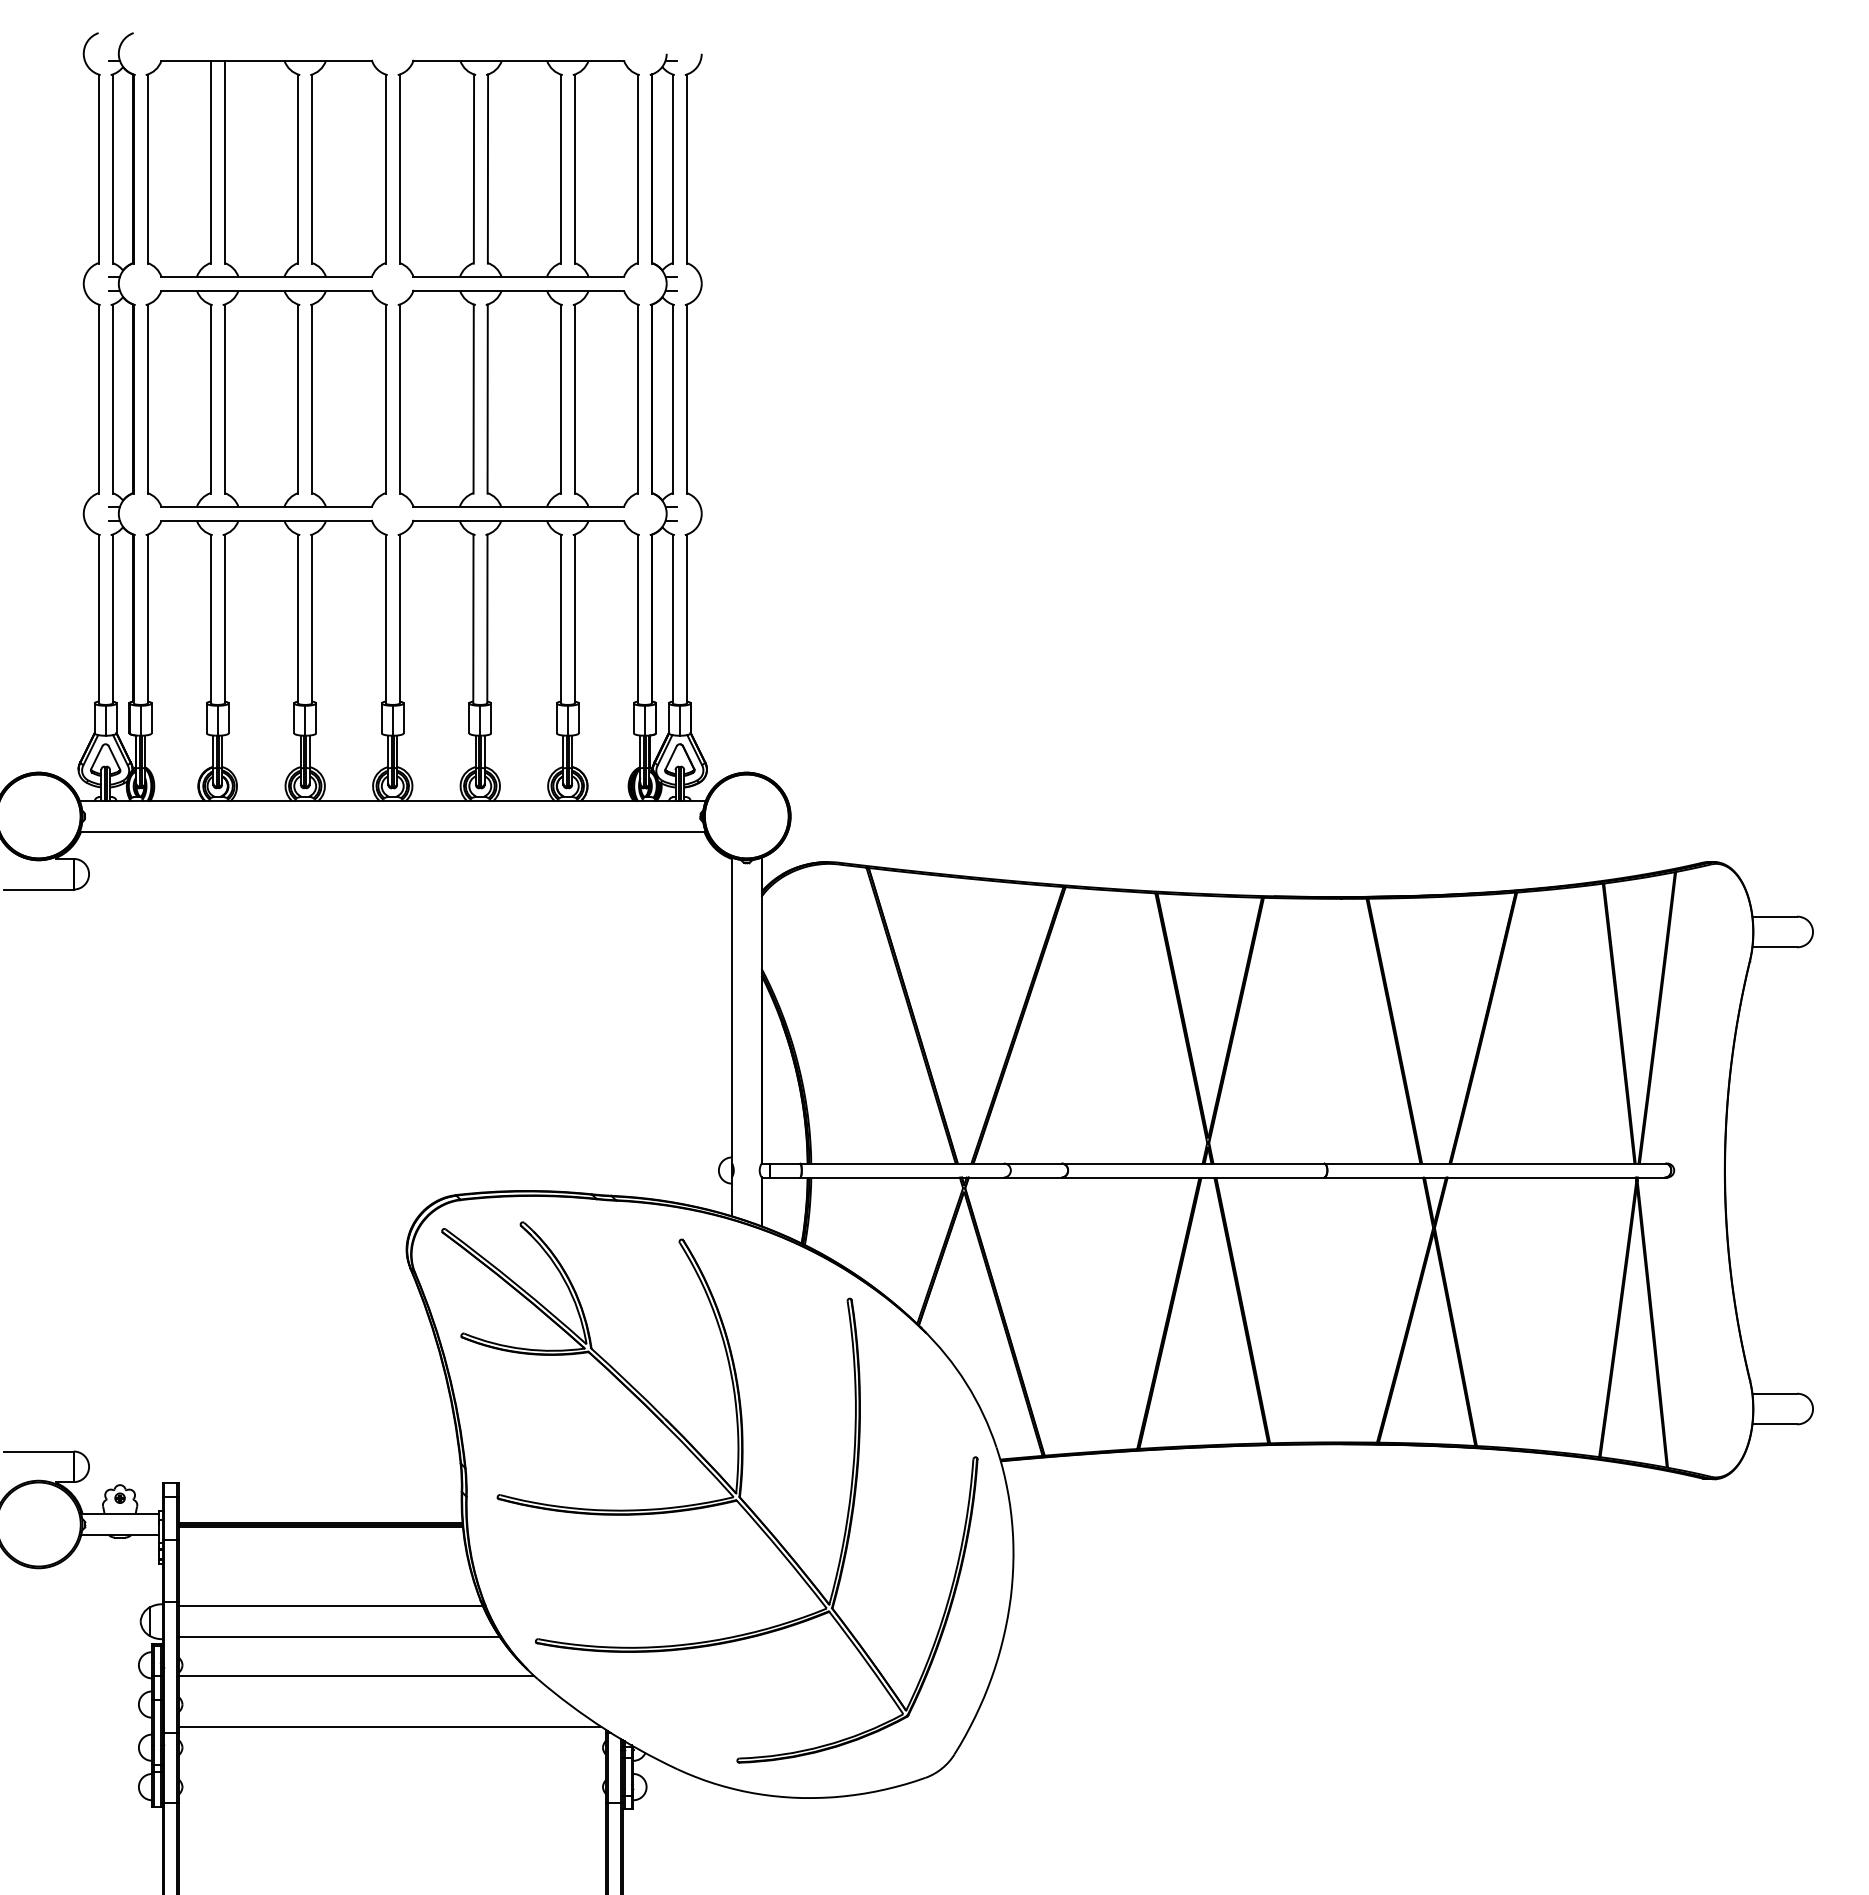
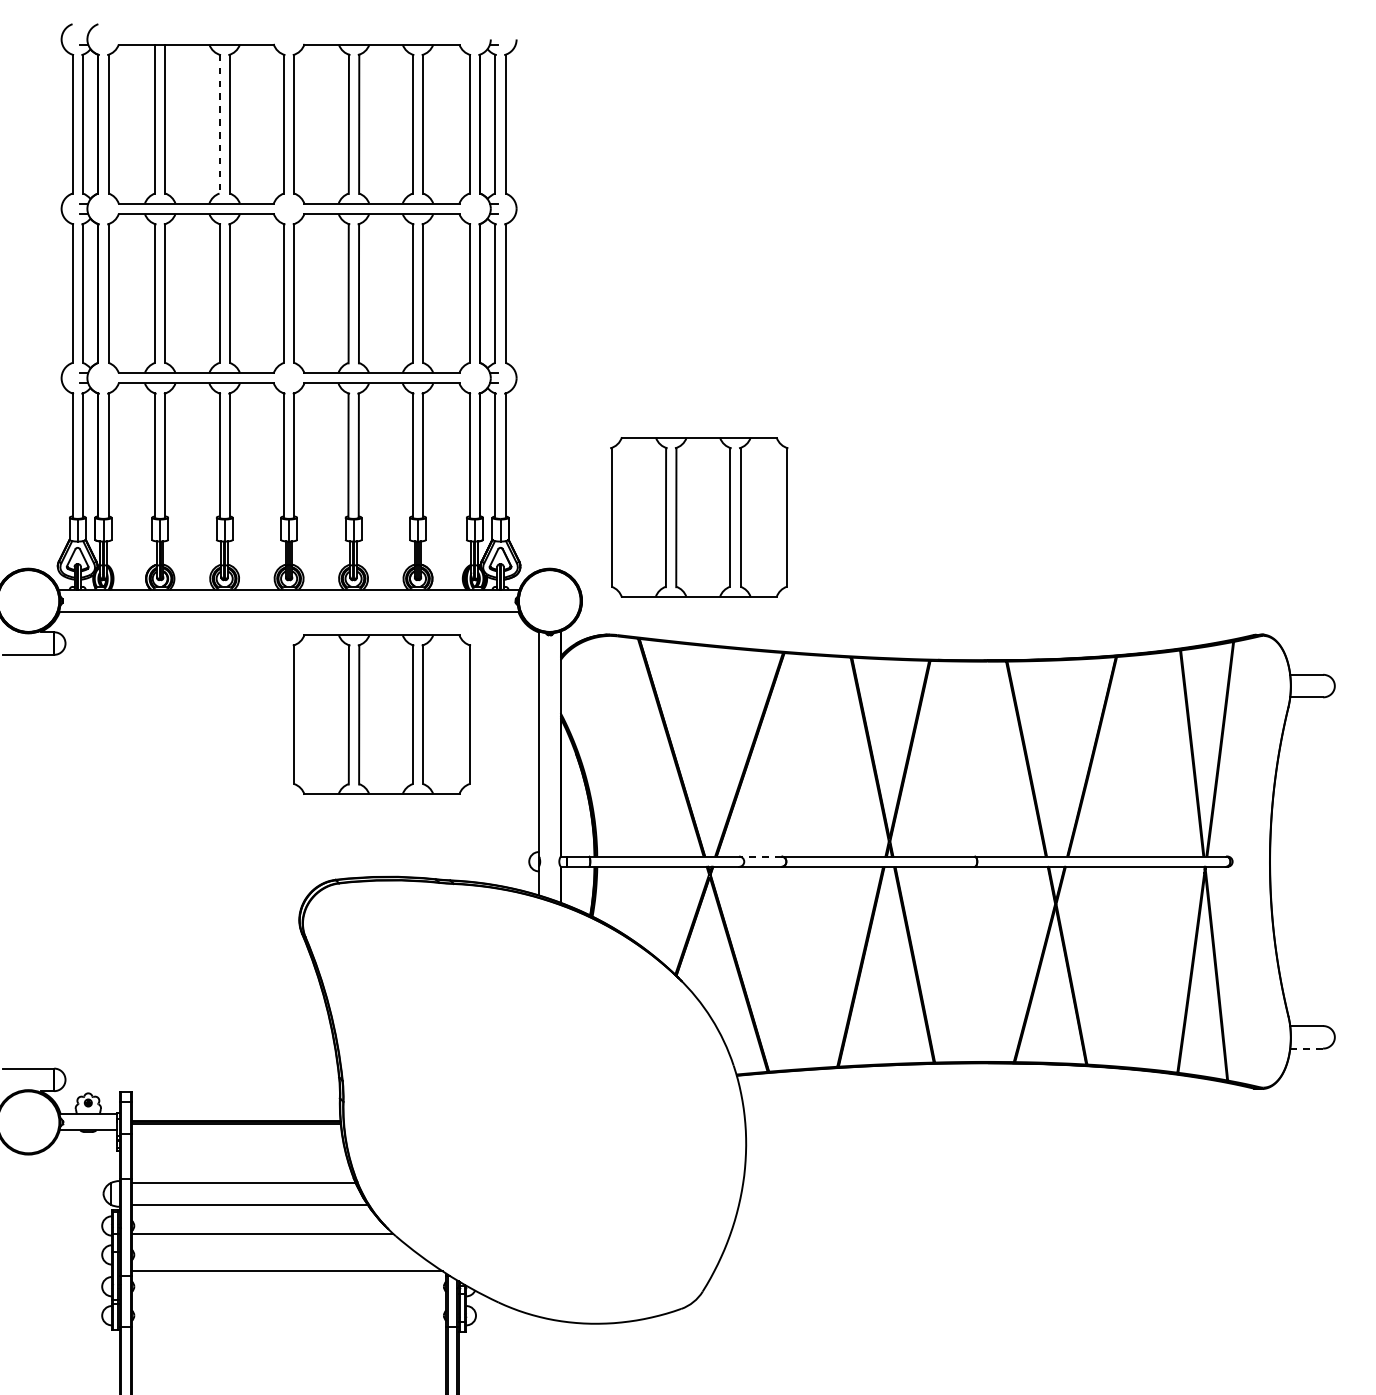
line: (298, 169) -> (219, 124), solid -> dashed
part: (949, 702) -> (699, 517), added
part: (518, 970) -> (381, 714), added
line: (1032, 1163) -> (760, 856), solid -> dashed
line: (1775, 1424) -> (1307, 1048), solid -> dashed
part: (712, 1500) -> (524, 1104), removed

